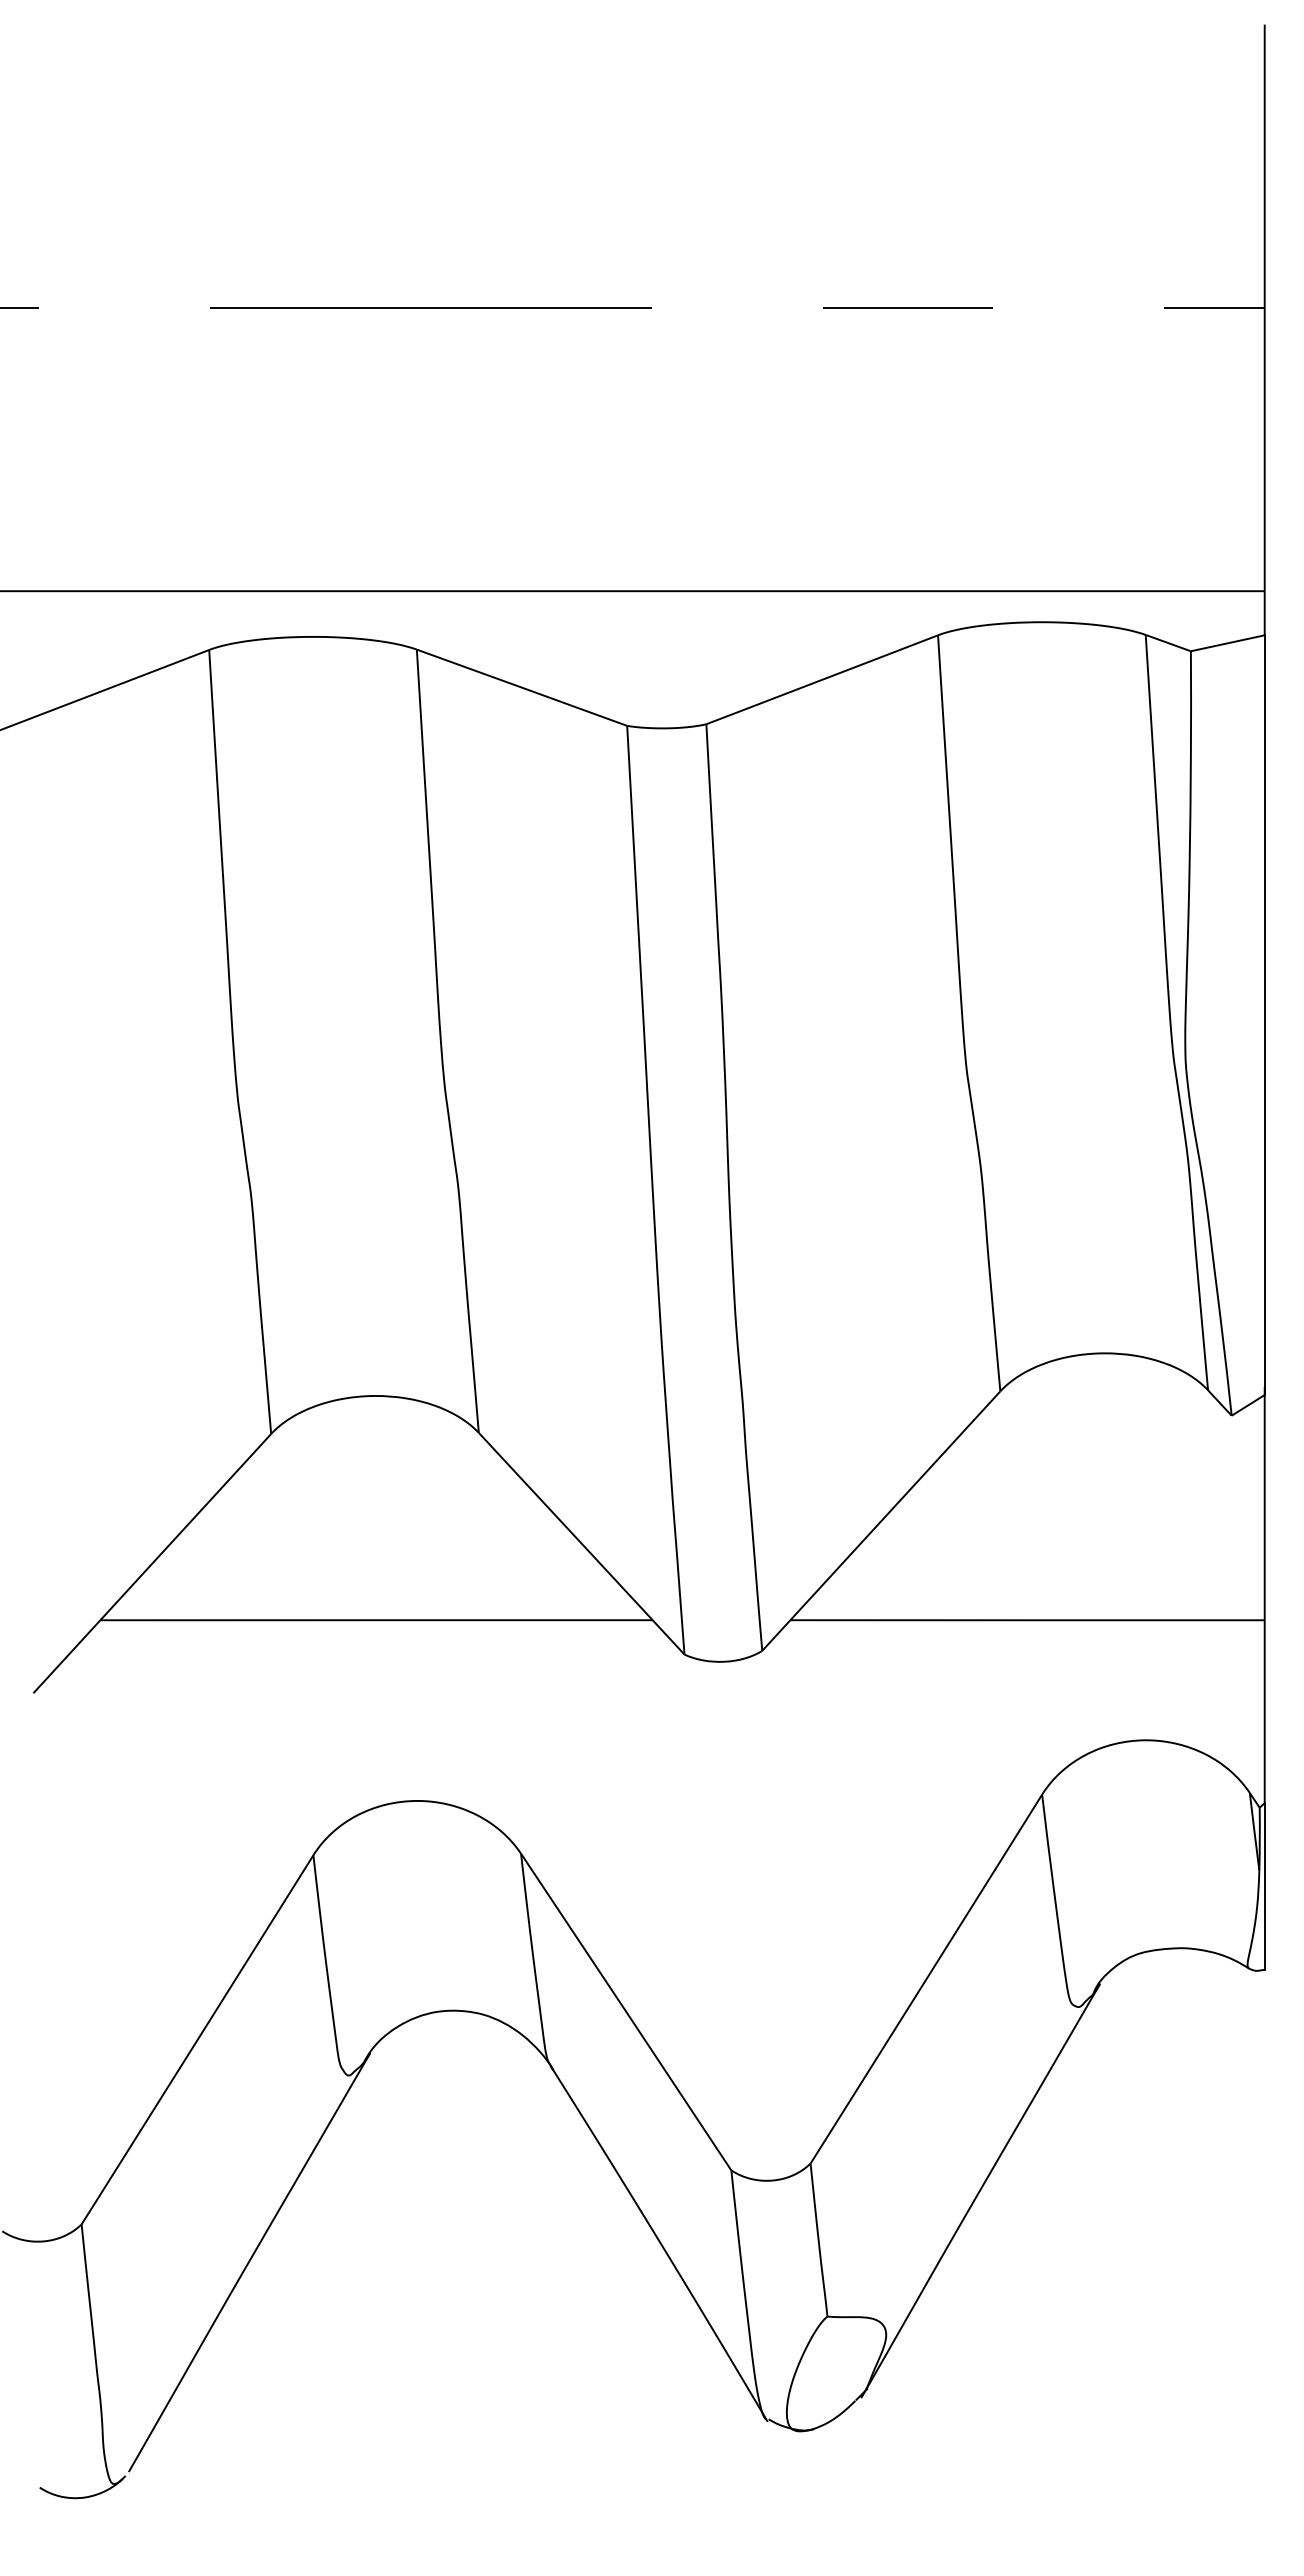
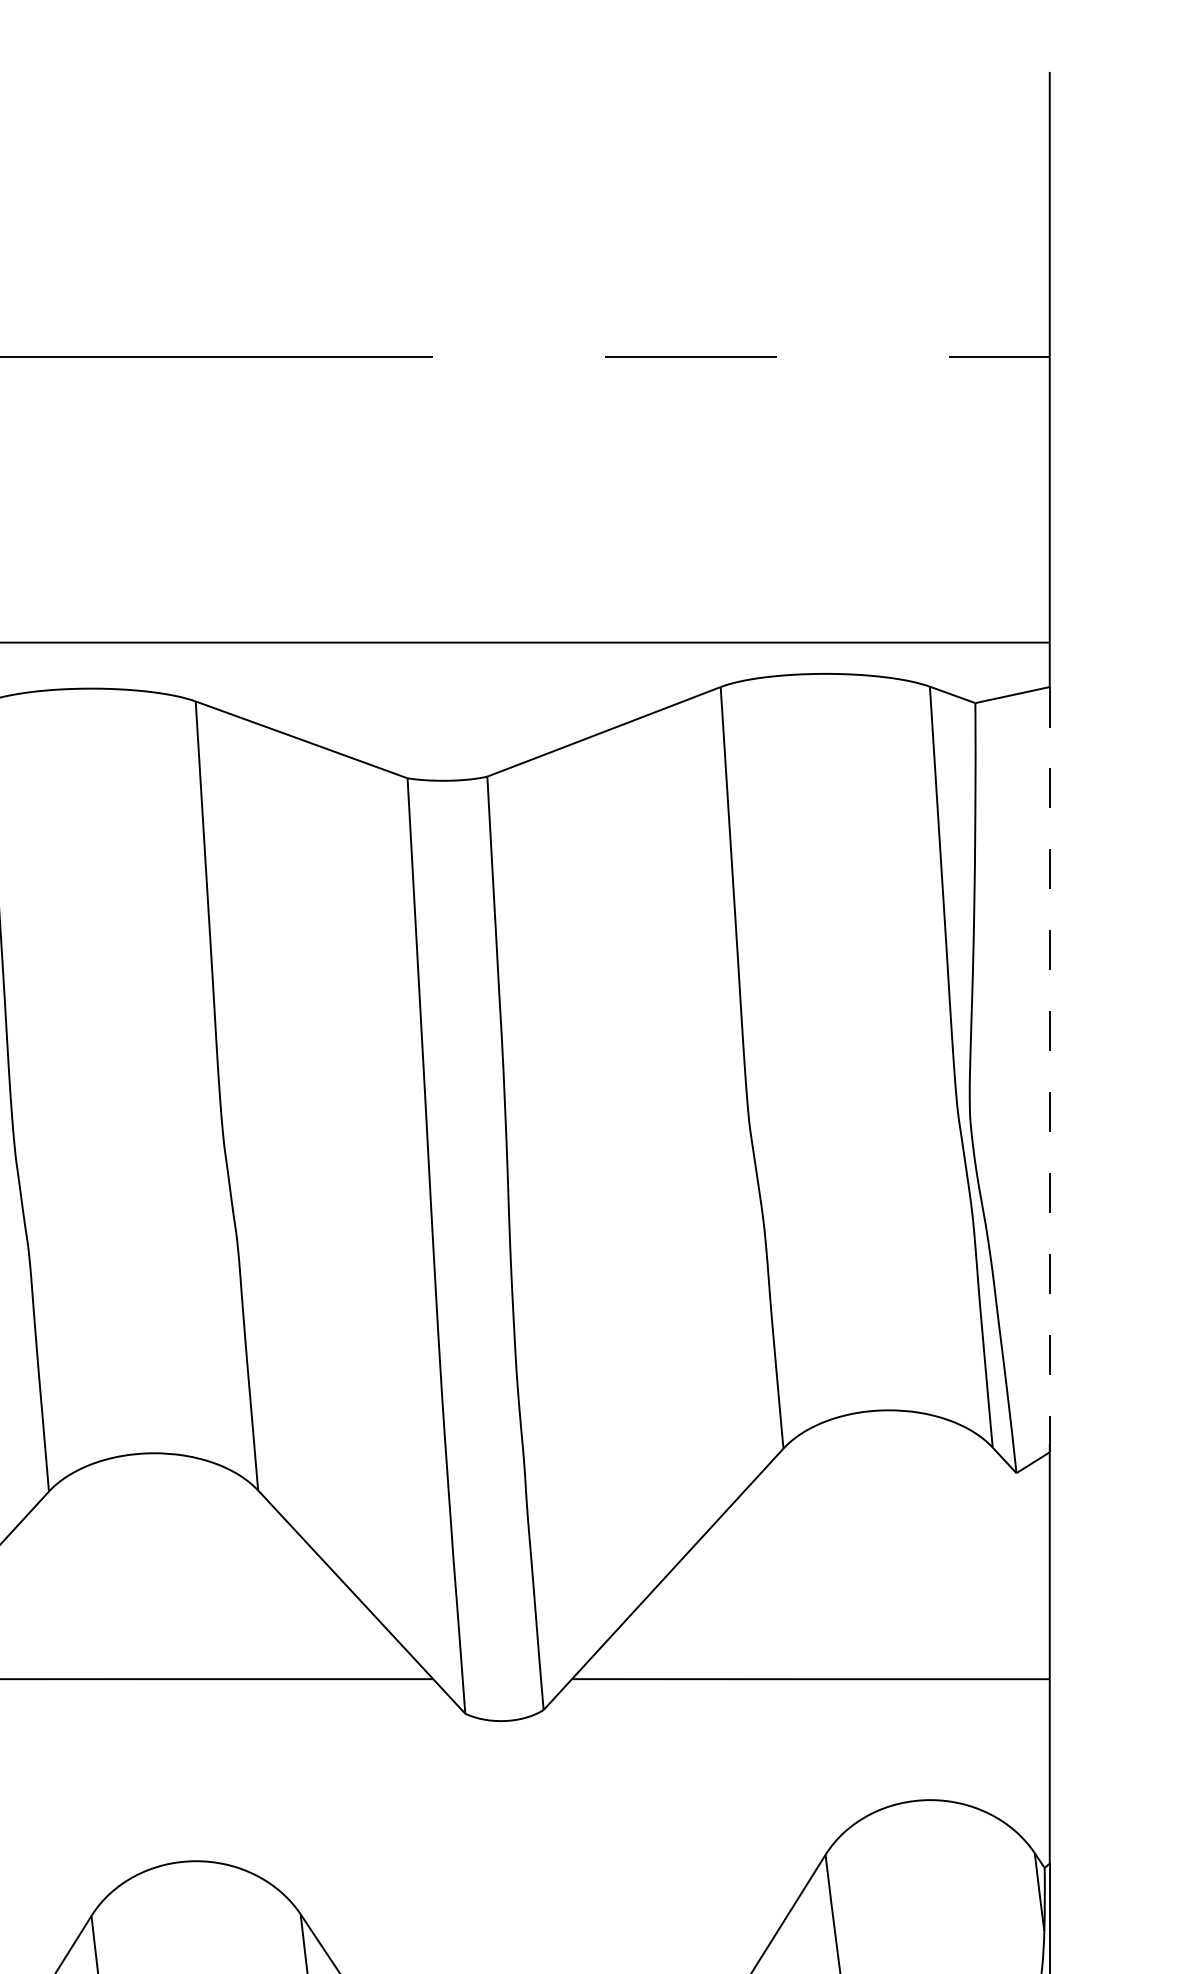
line: (1264, 1015) -> (1049, 1070), solid -> dashed

